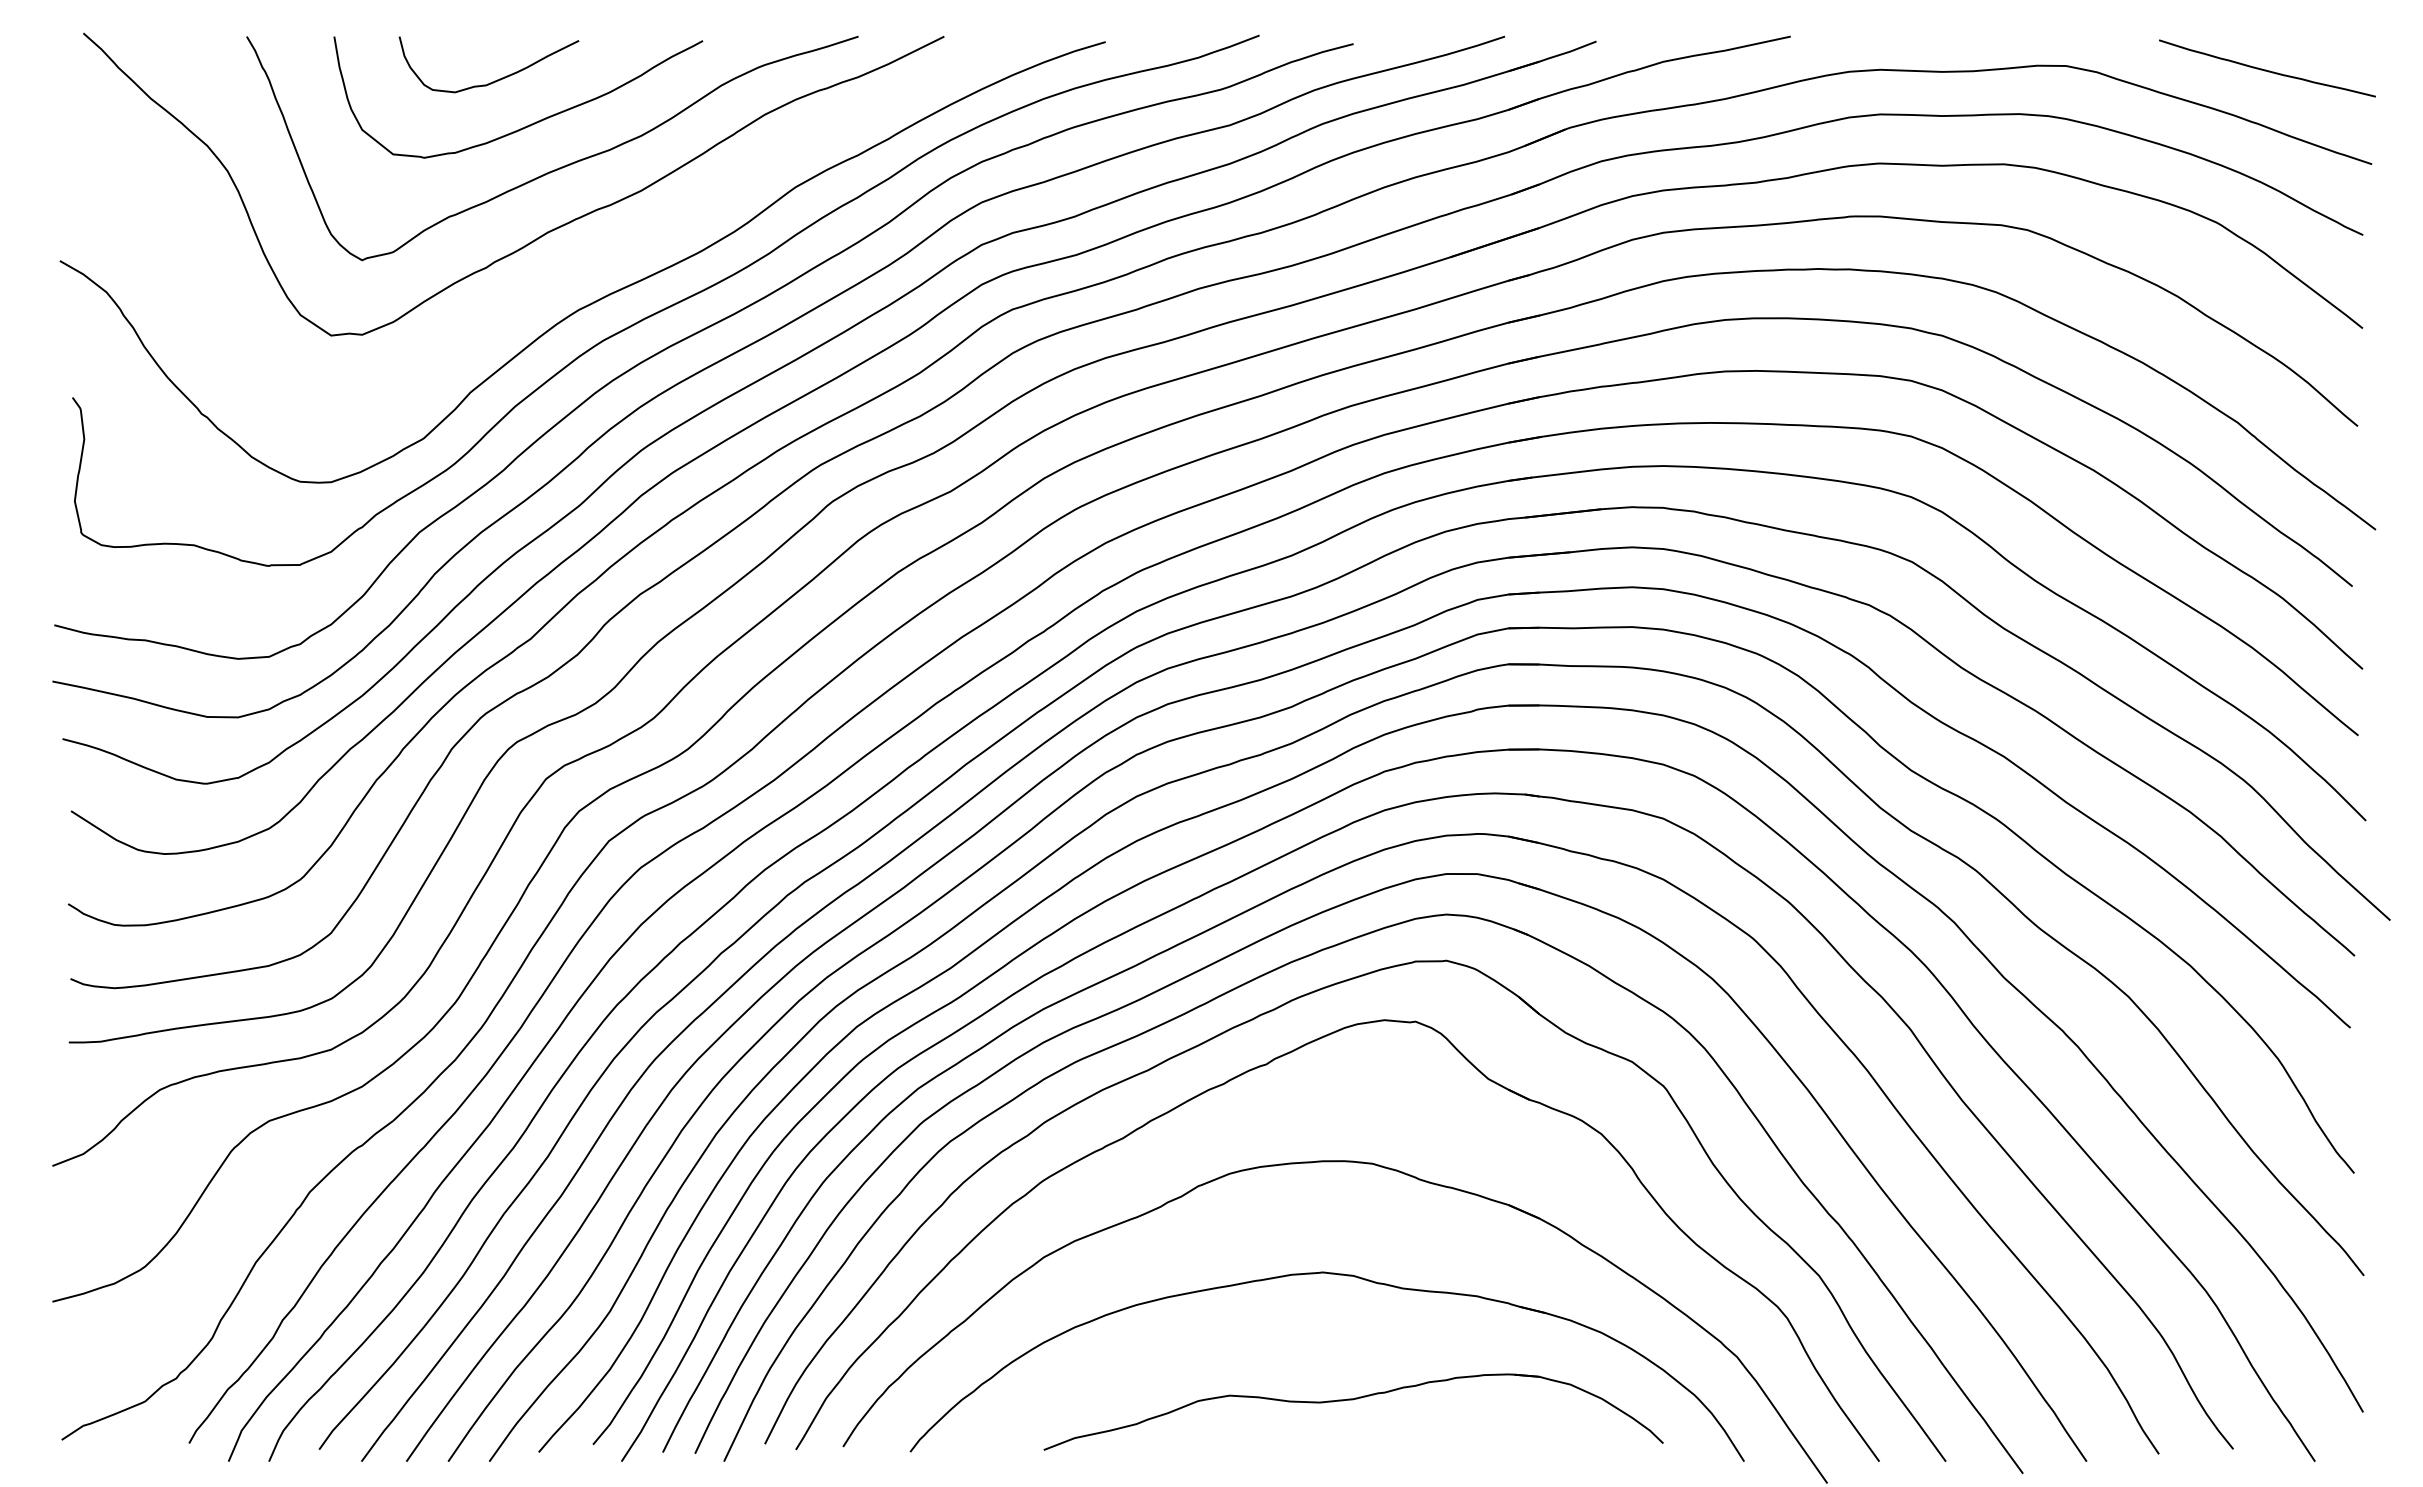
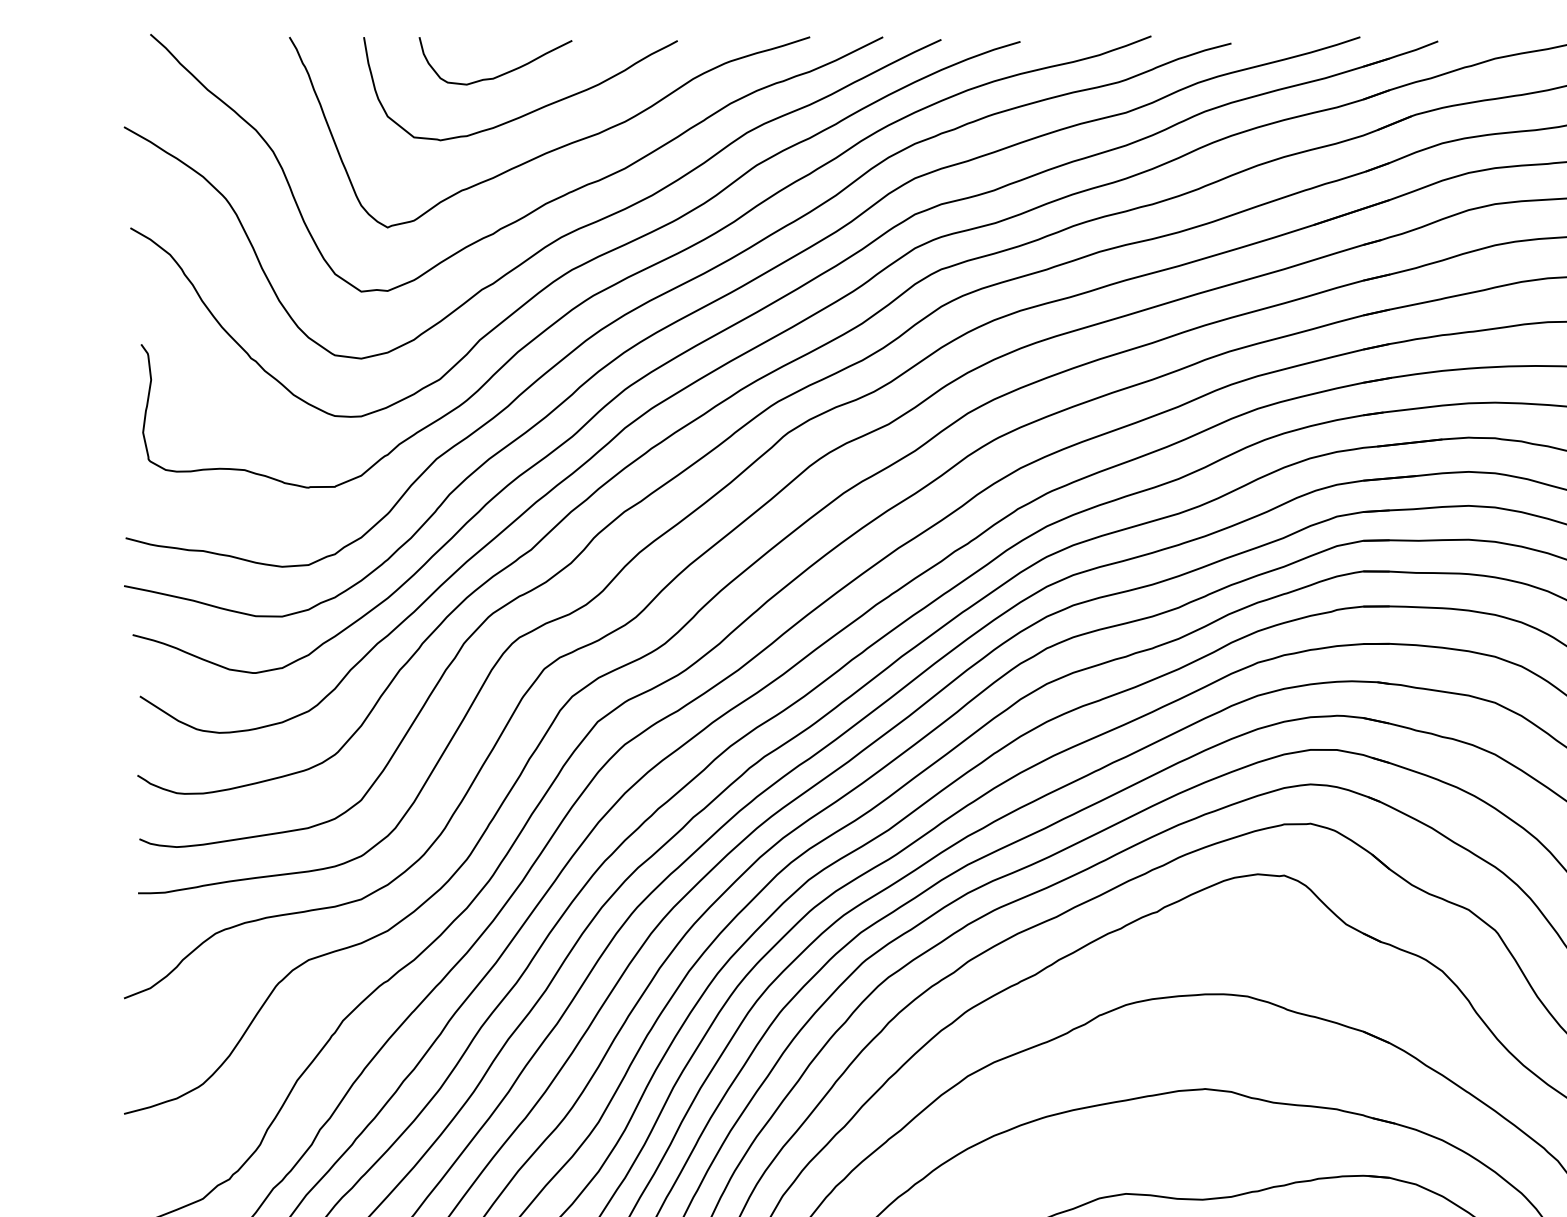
curve: (559, 274) -> (555, 239), added

